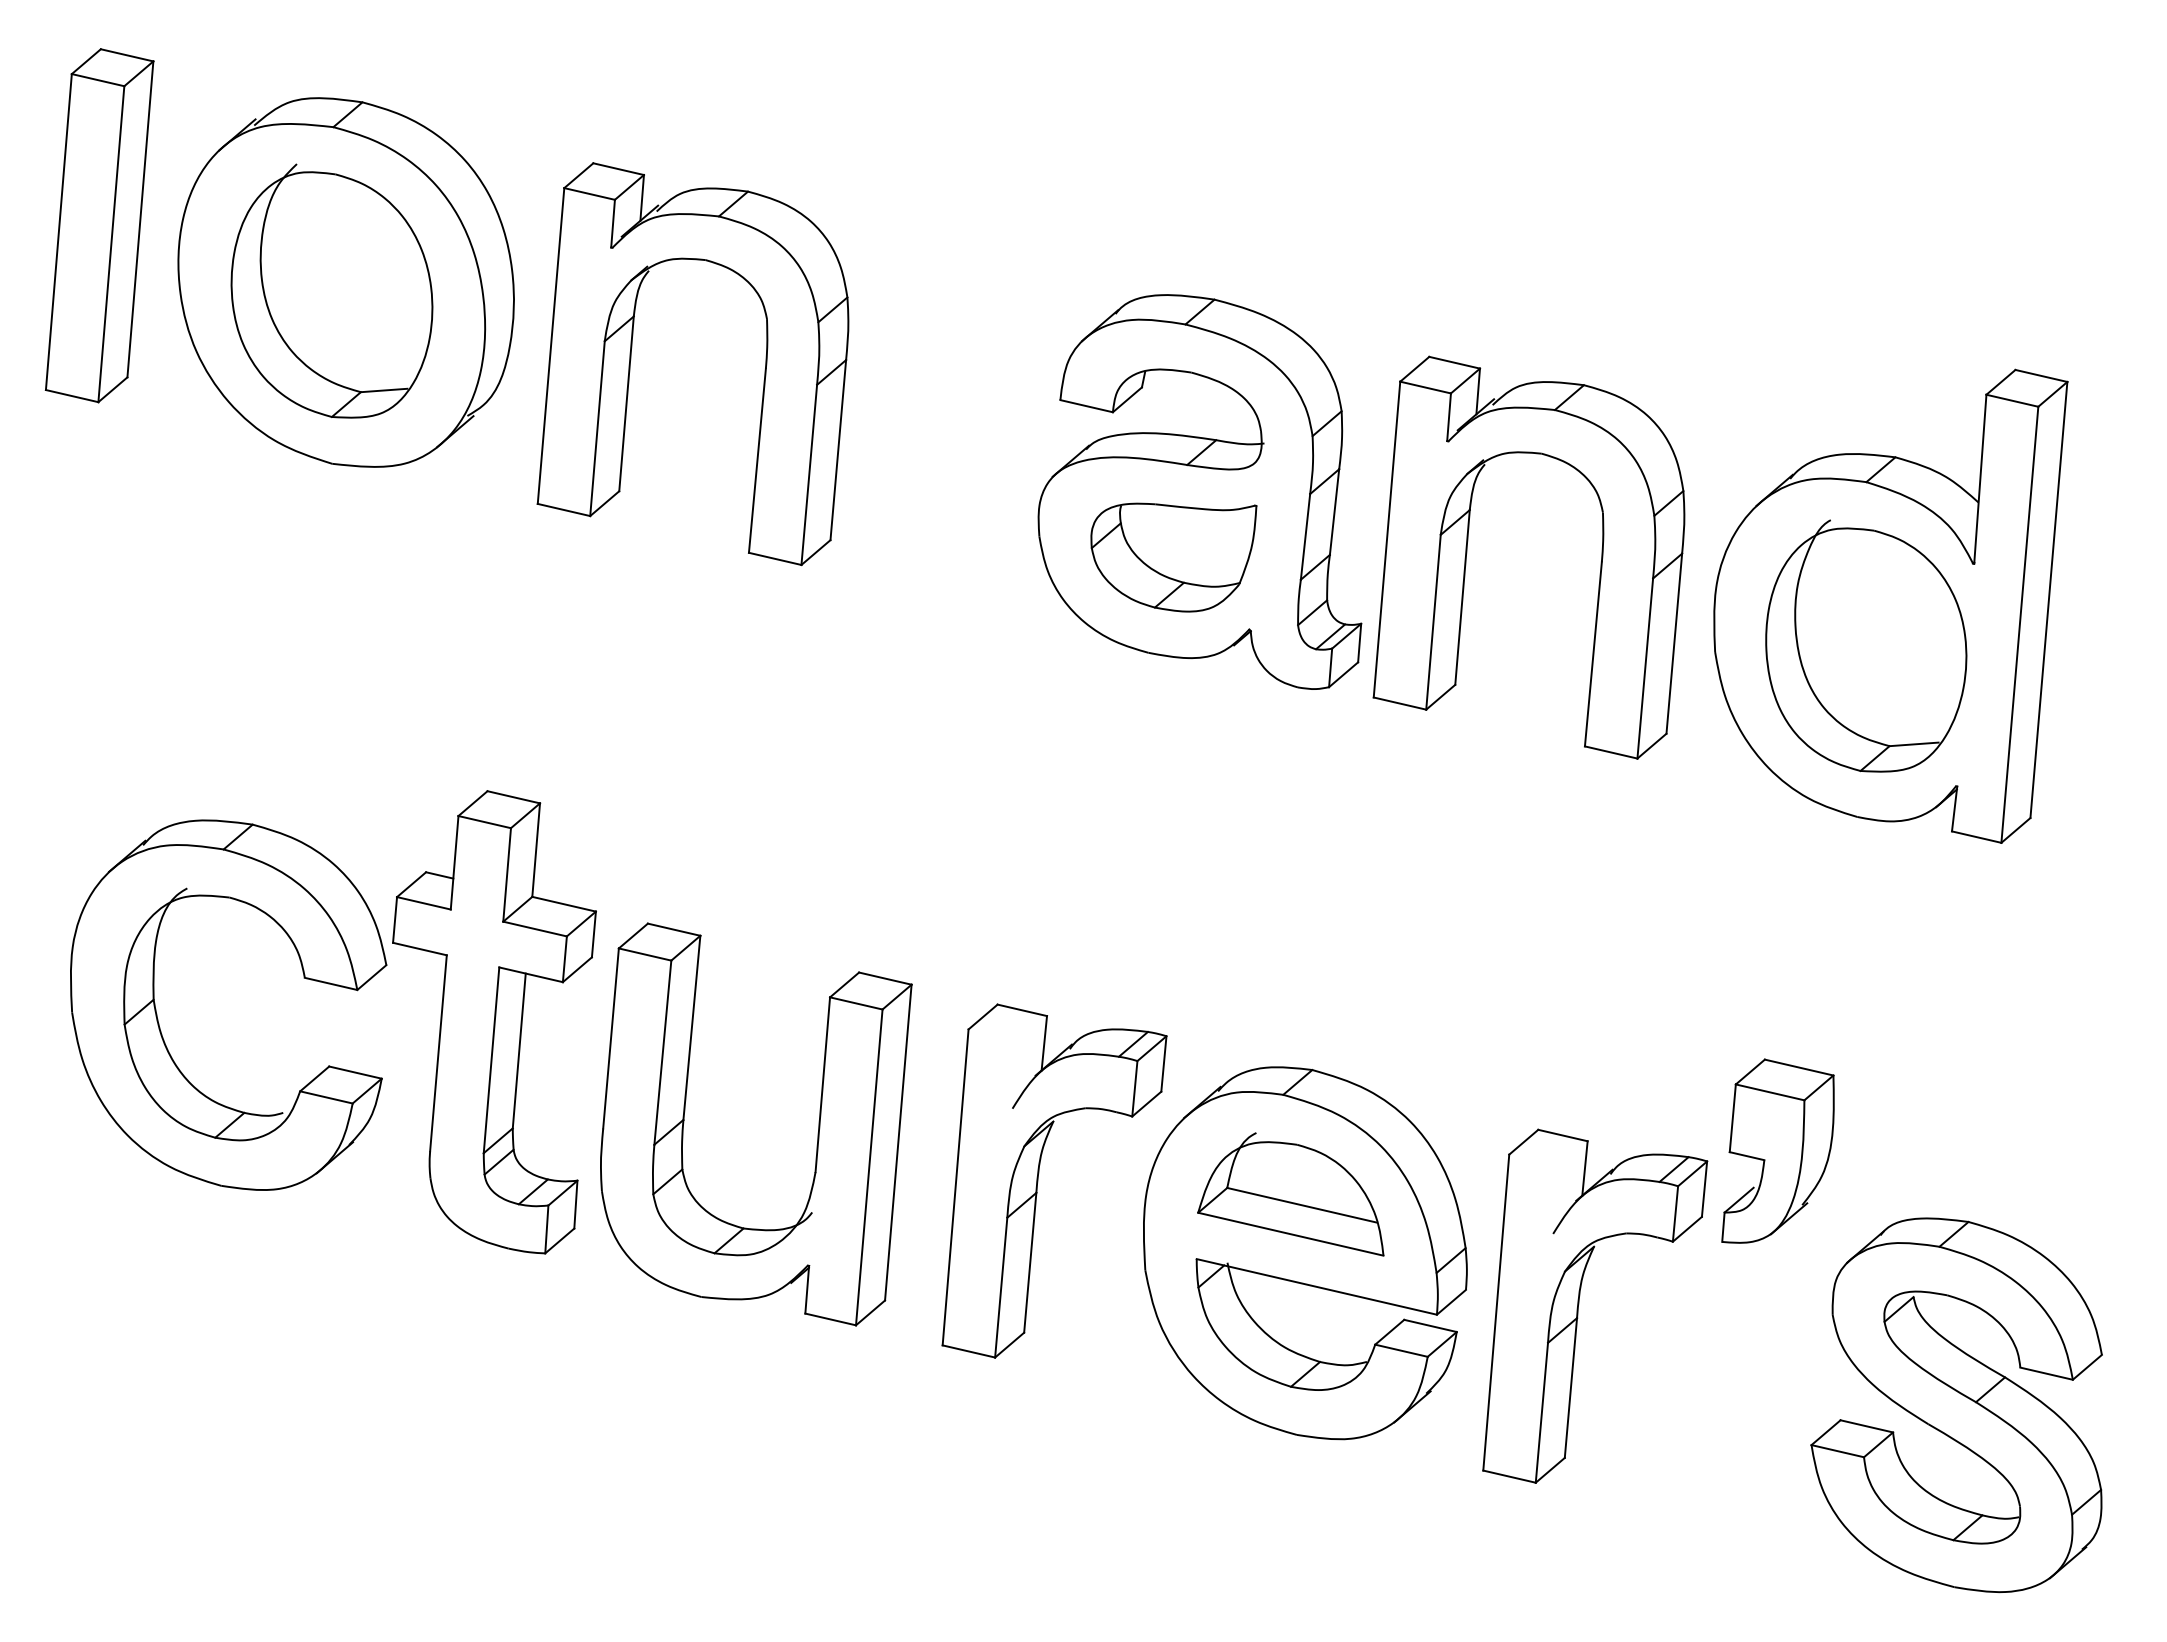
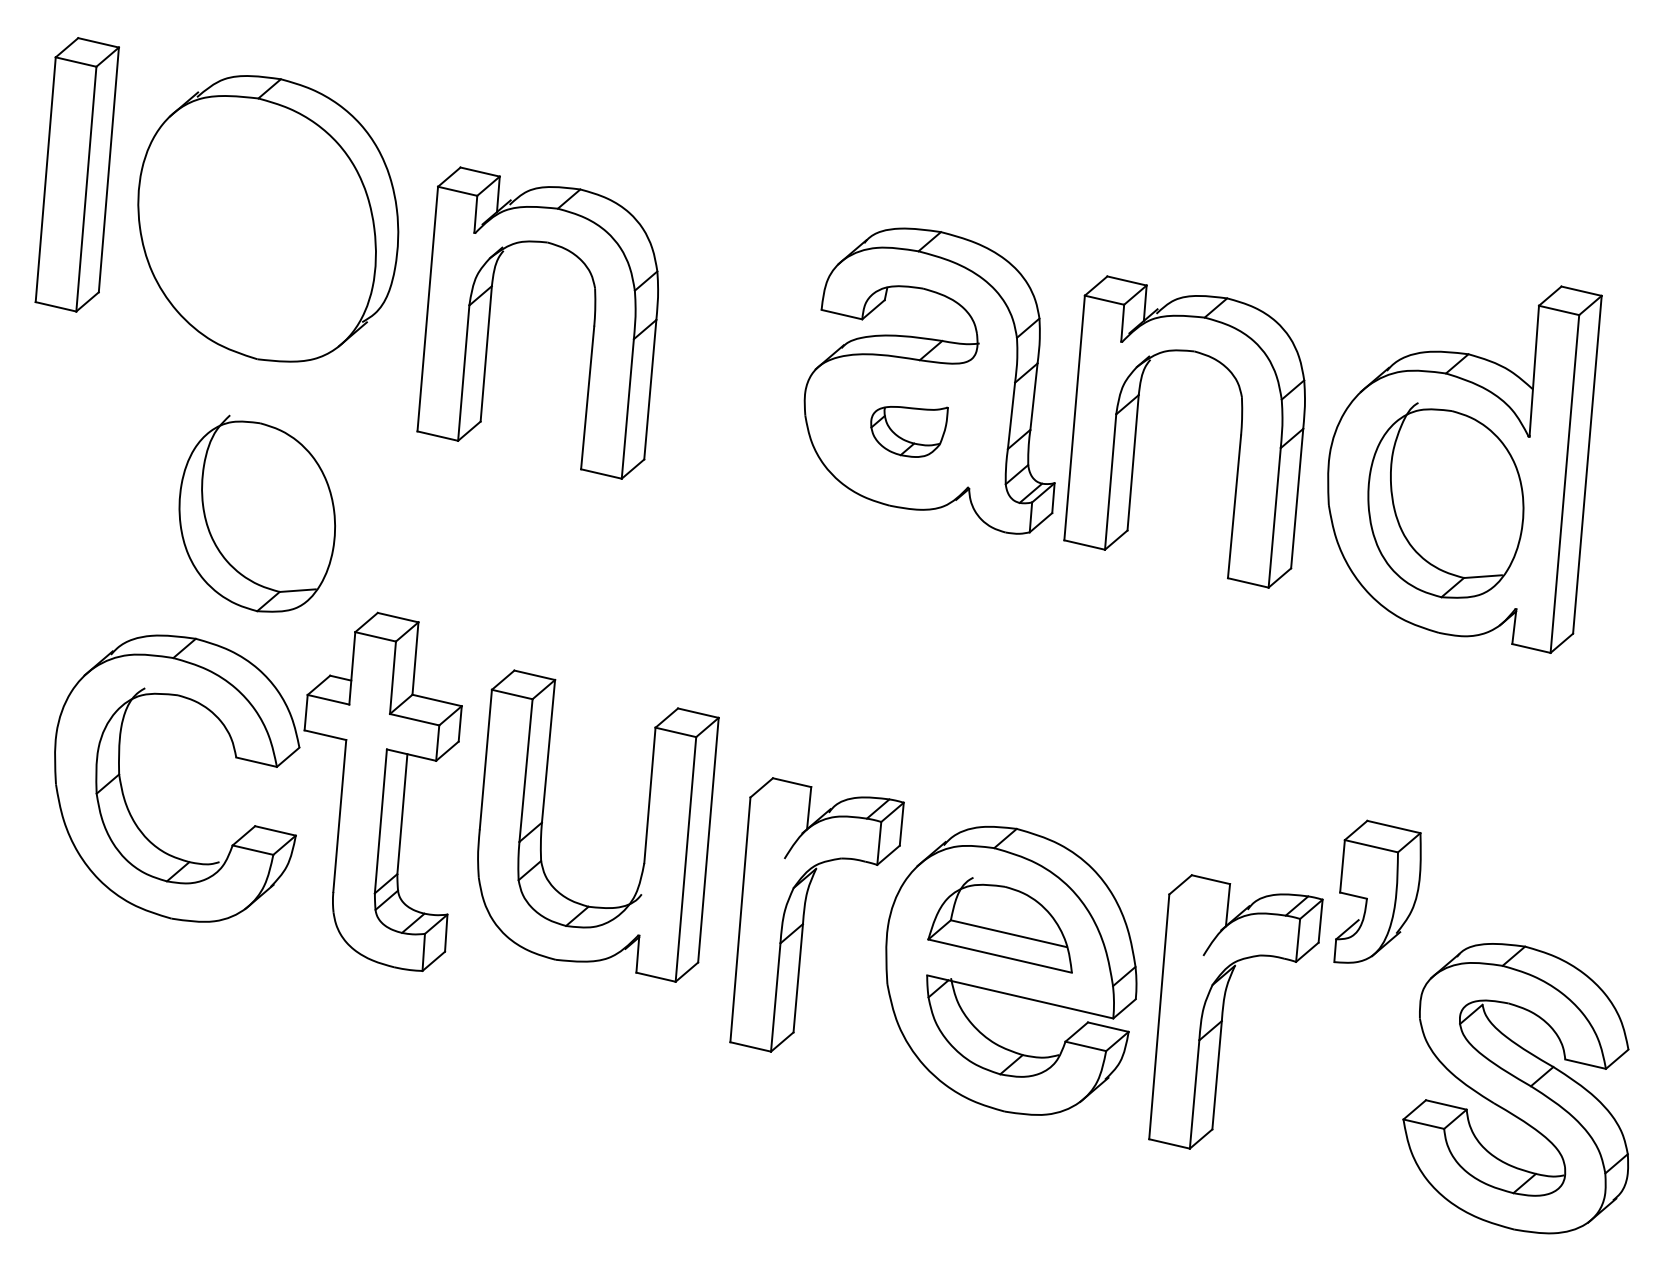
part: (331, 290) -> (256, 513), moved
part: (631, 359) -> (490, 319), moved
part: (1173, 557) -> (909, 431), size x0.6
part: (817, 1133) -> (645, 833), moved

